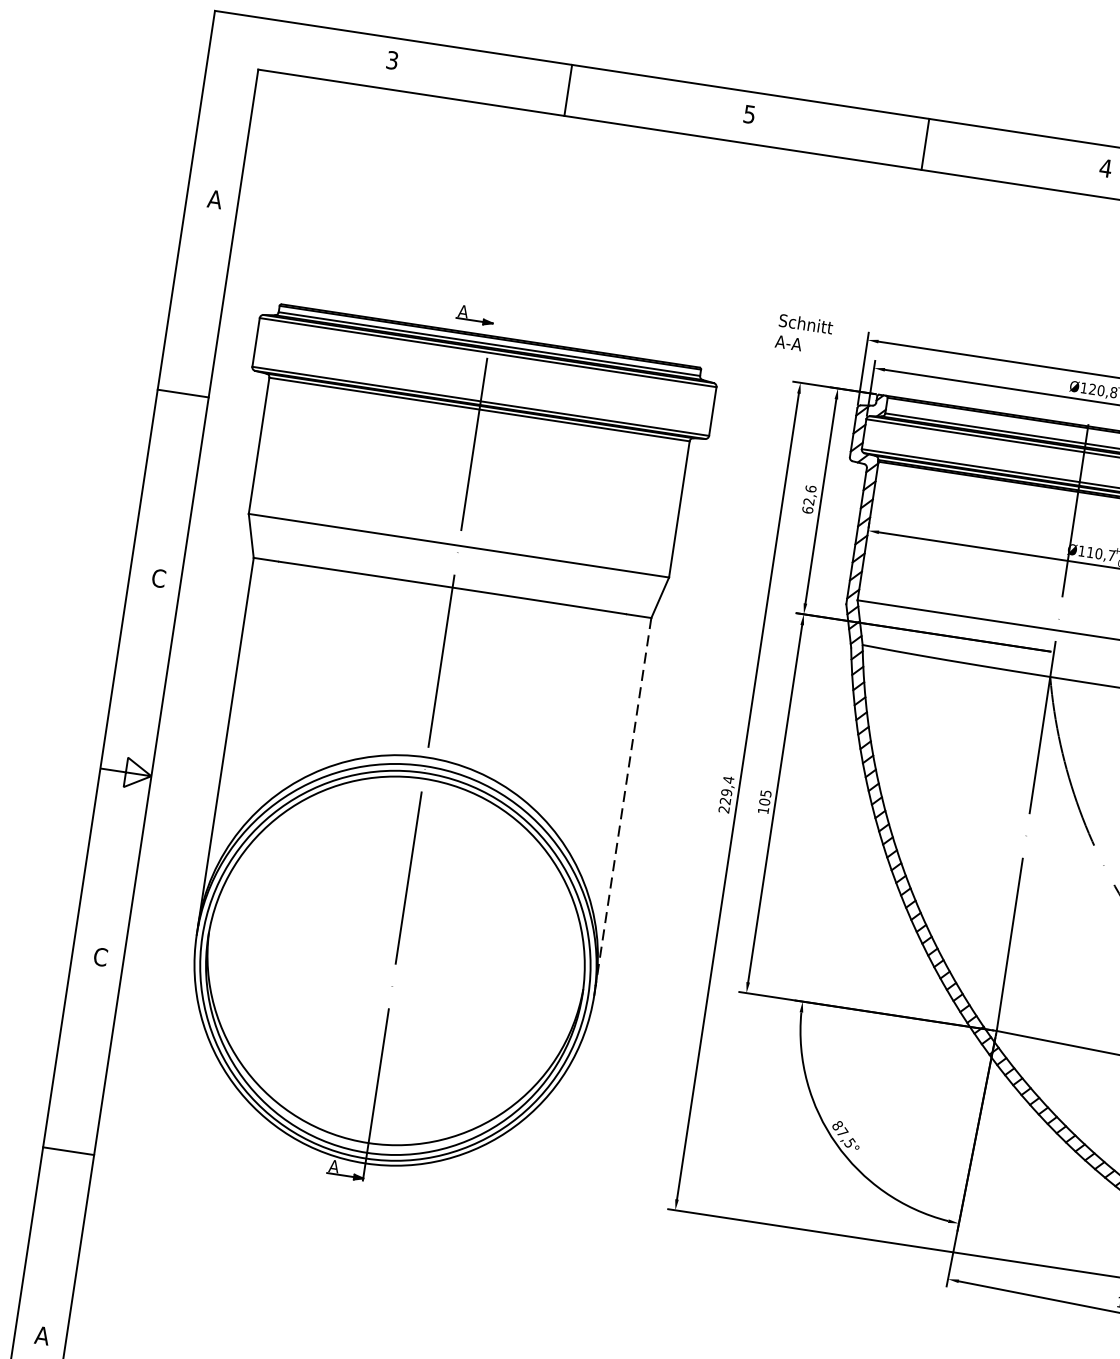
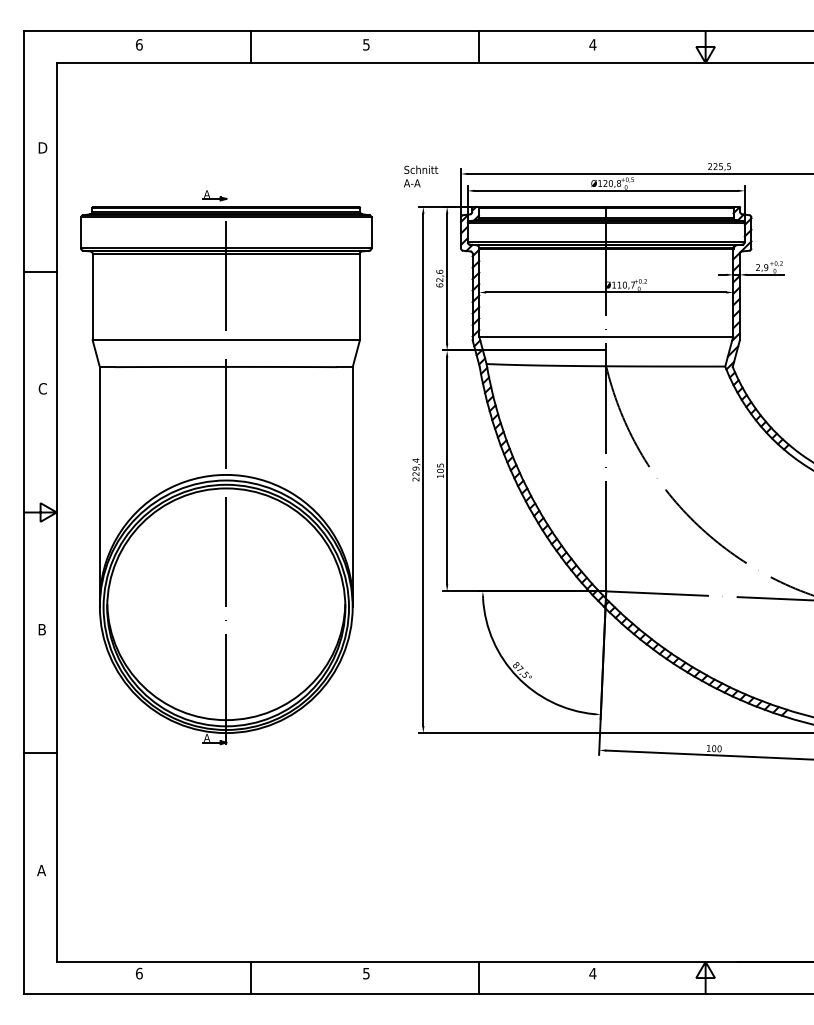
text: (392, 59) -> (139, 44), 3 -> 6
text: (215, 198) -> (42, 147), A -> D
line: (623, 802) -> (352, 484), dashed -> solid
text: (101, 956) -> (42, 629), C -> B

